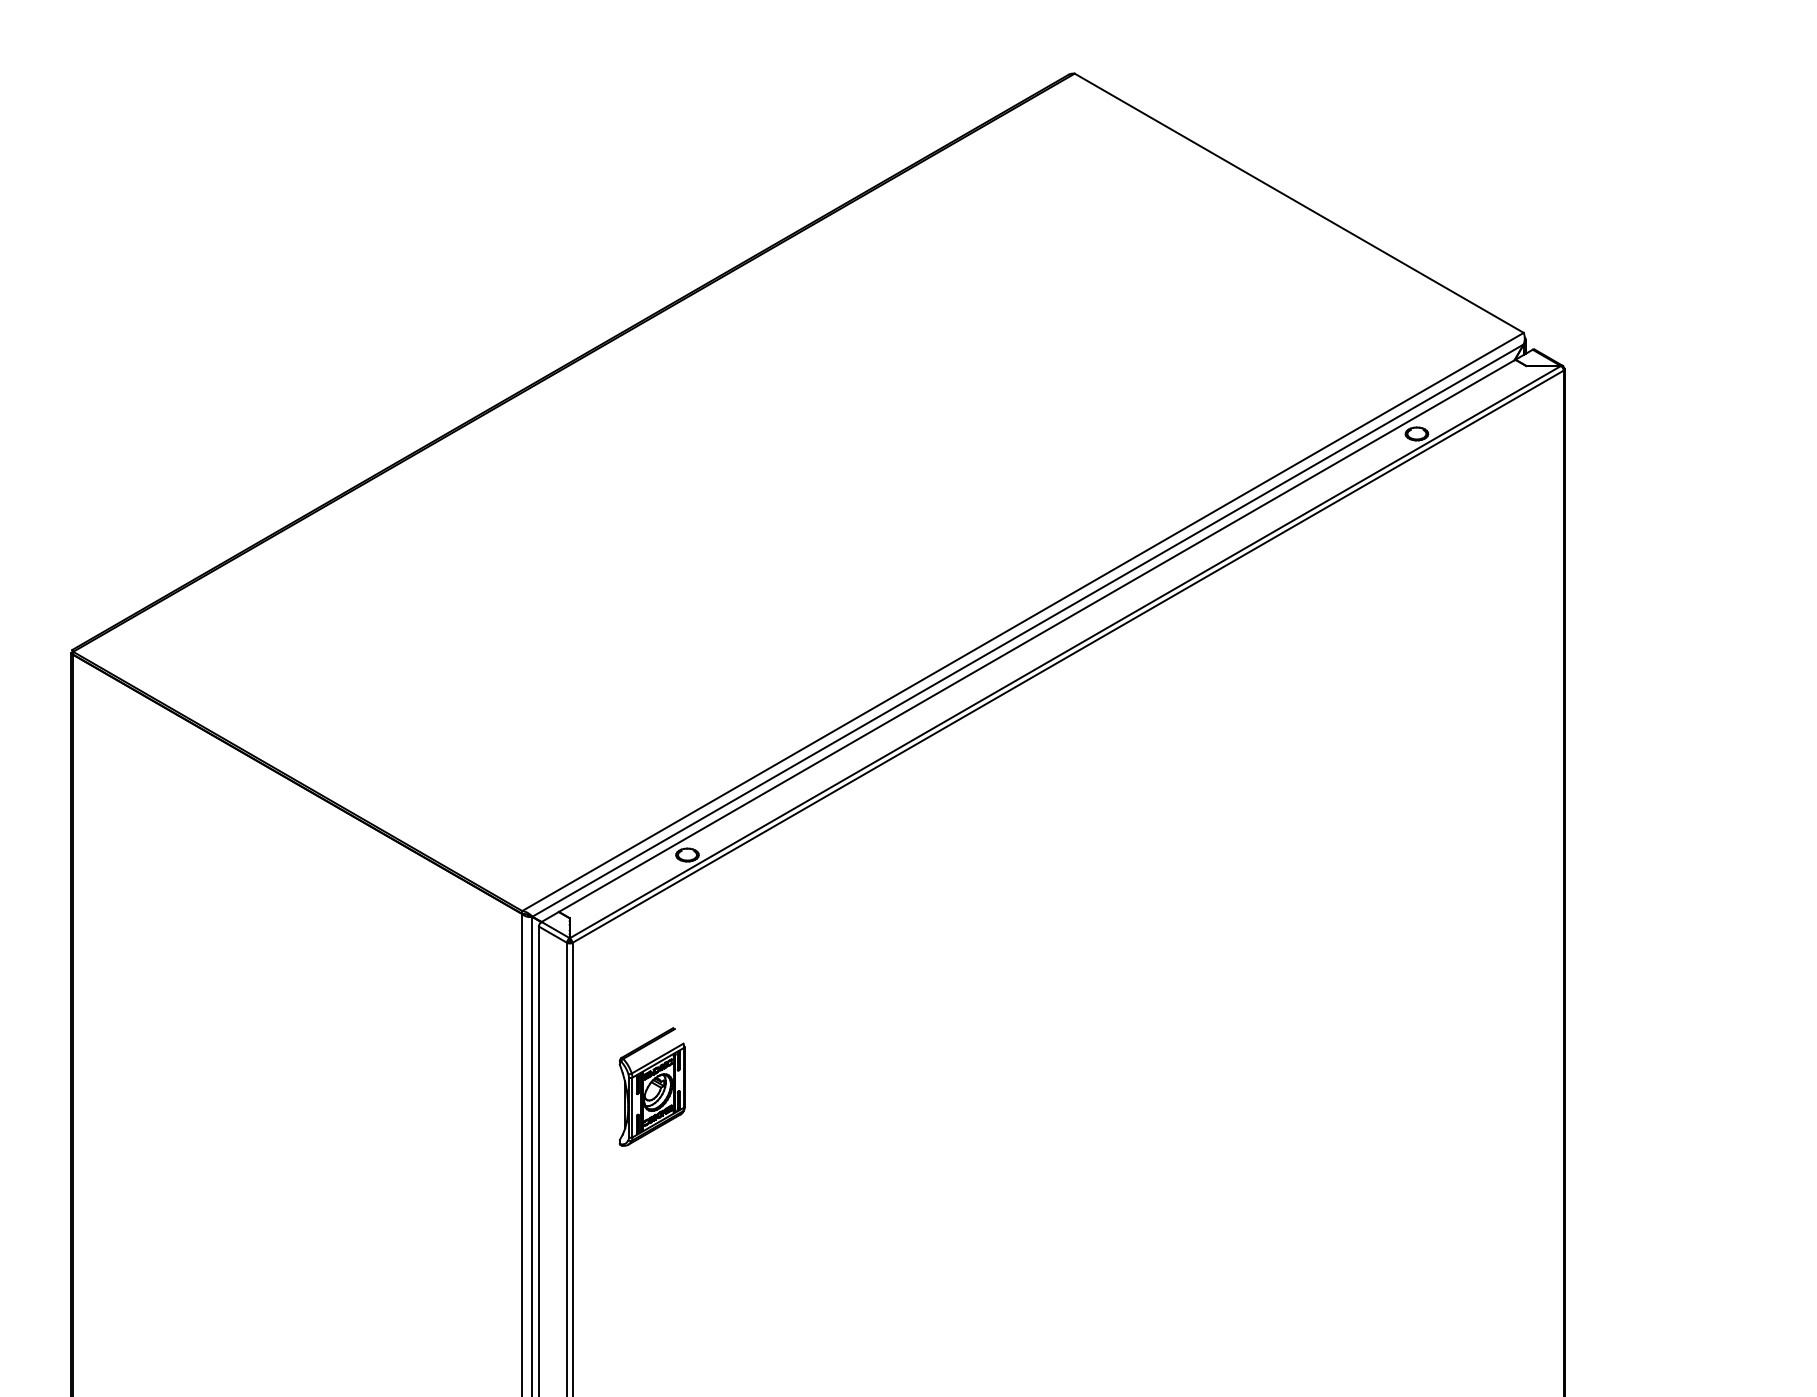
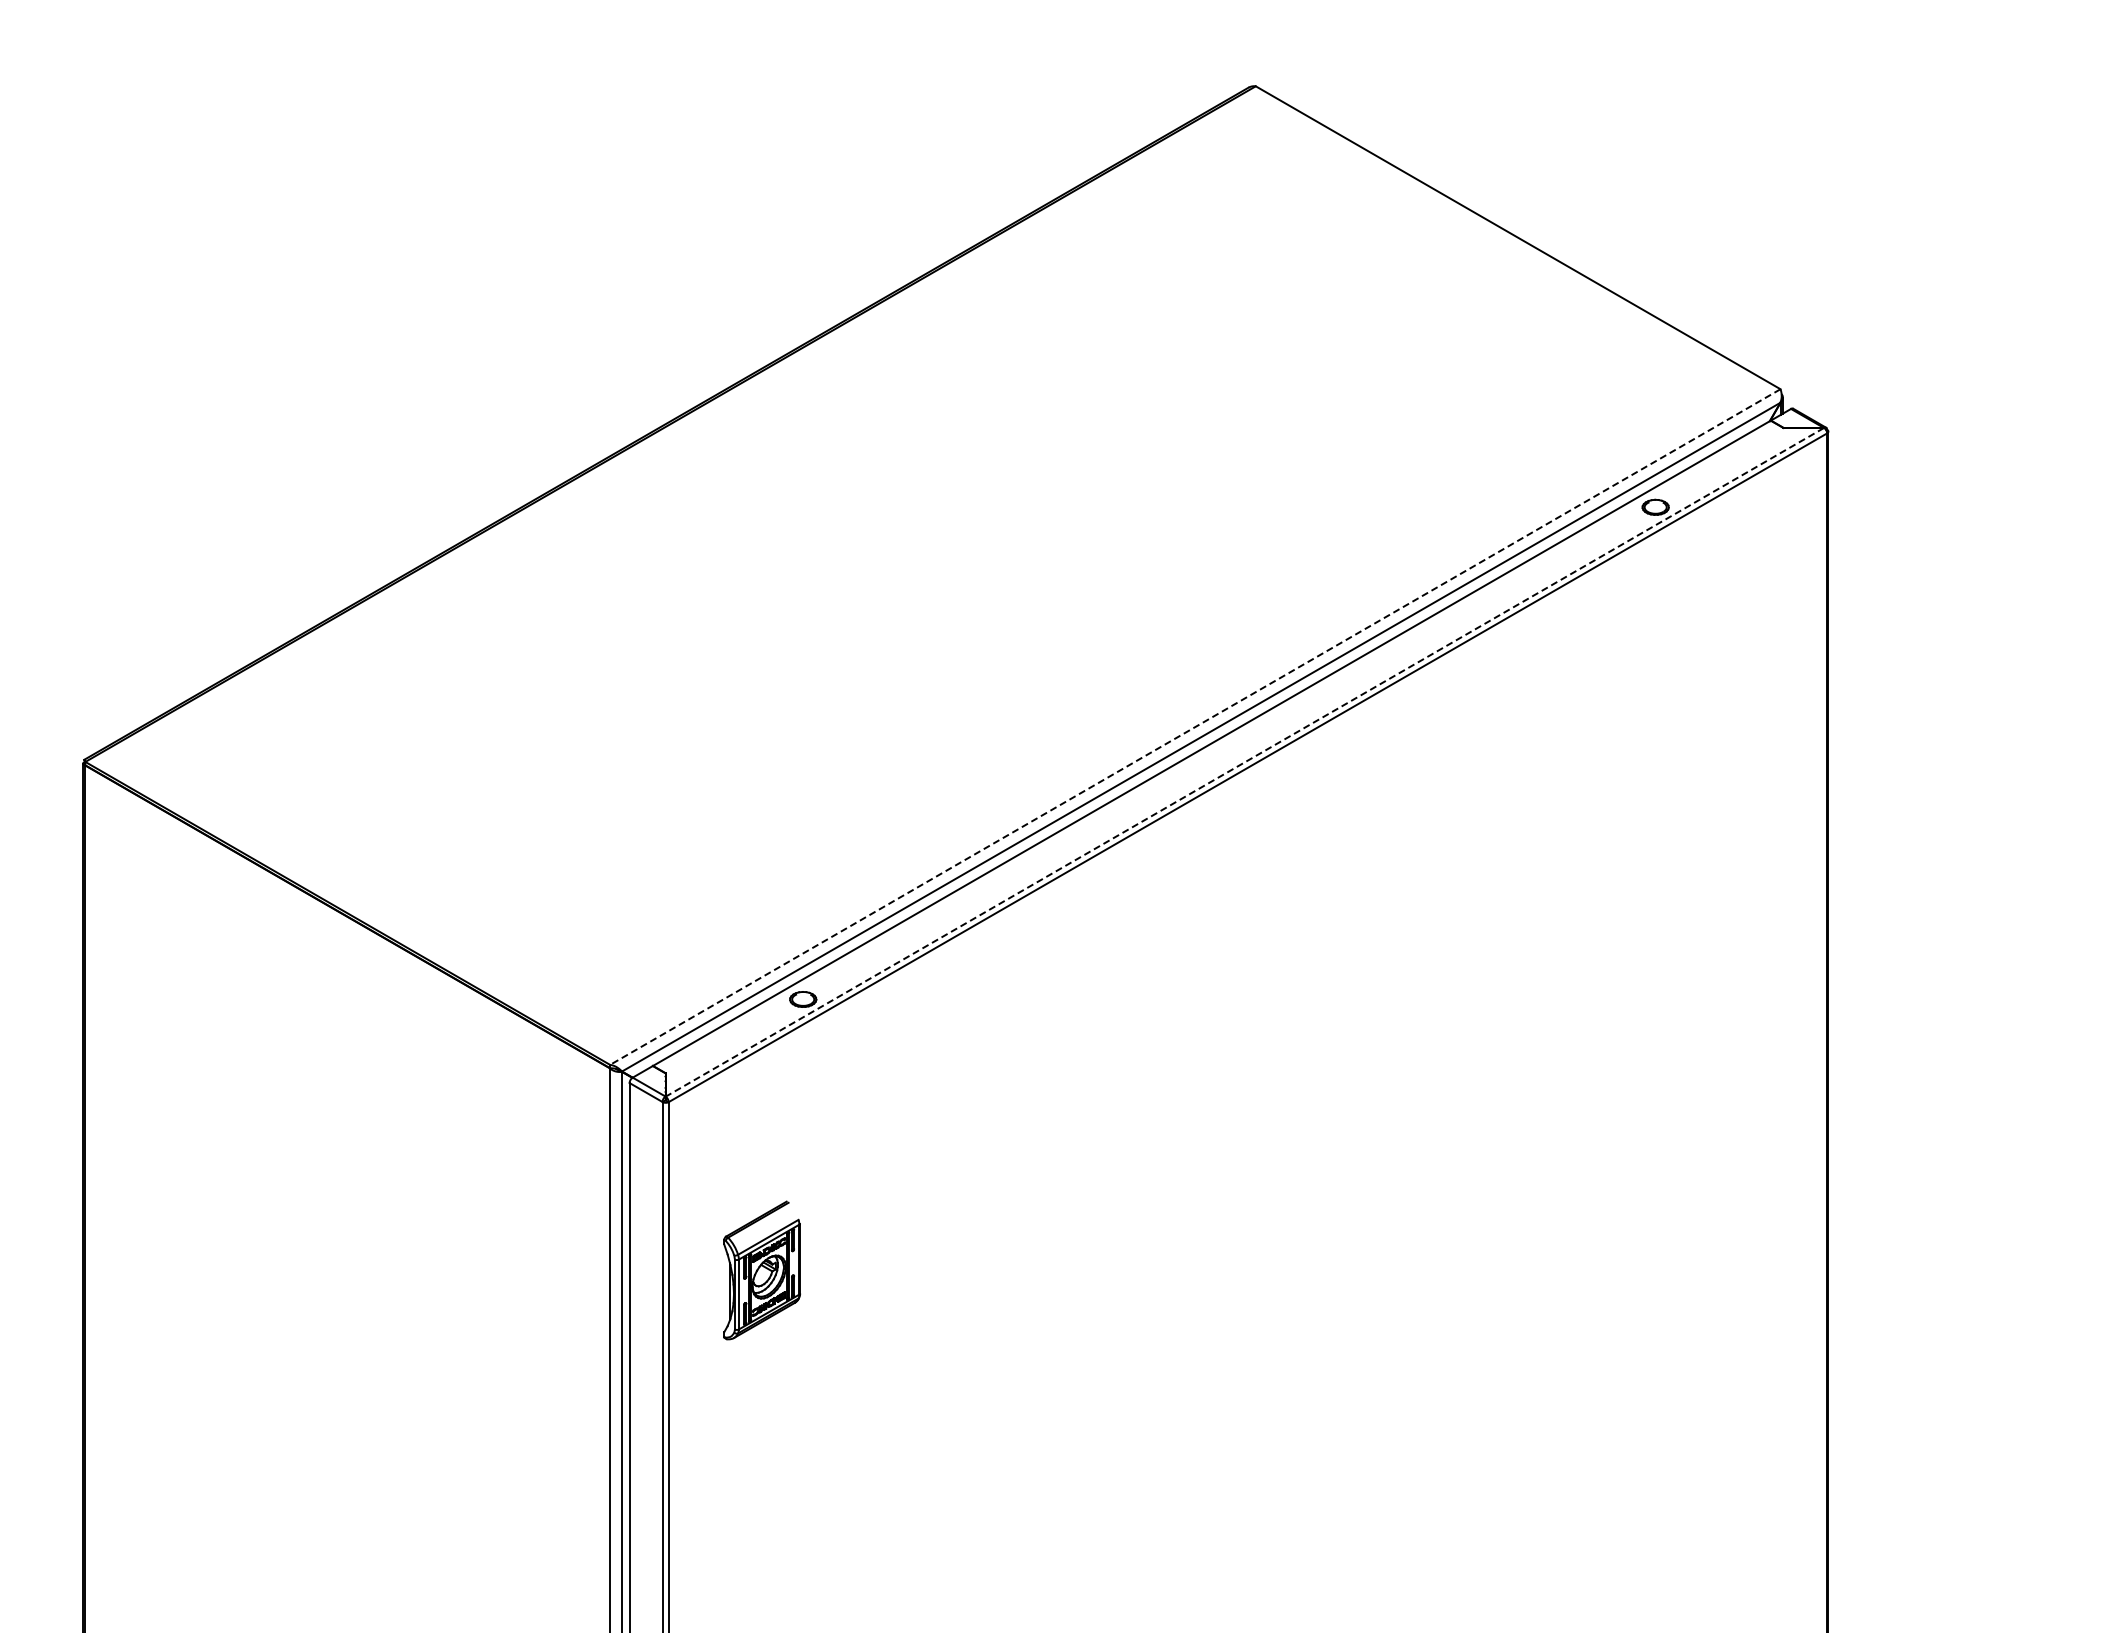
line: (1023, 622) -> (1195, 727), solid -> dashed
line: (1065, 652) -> (1244, 762), solid -> dashed

